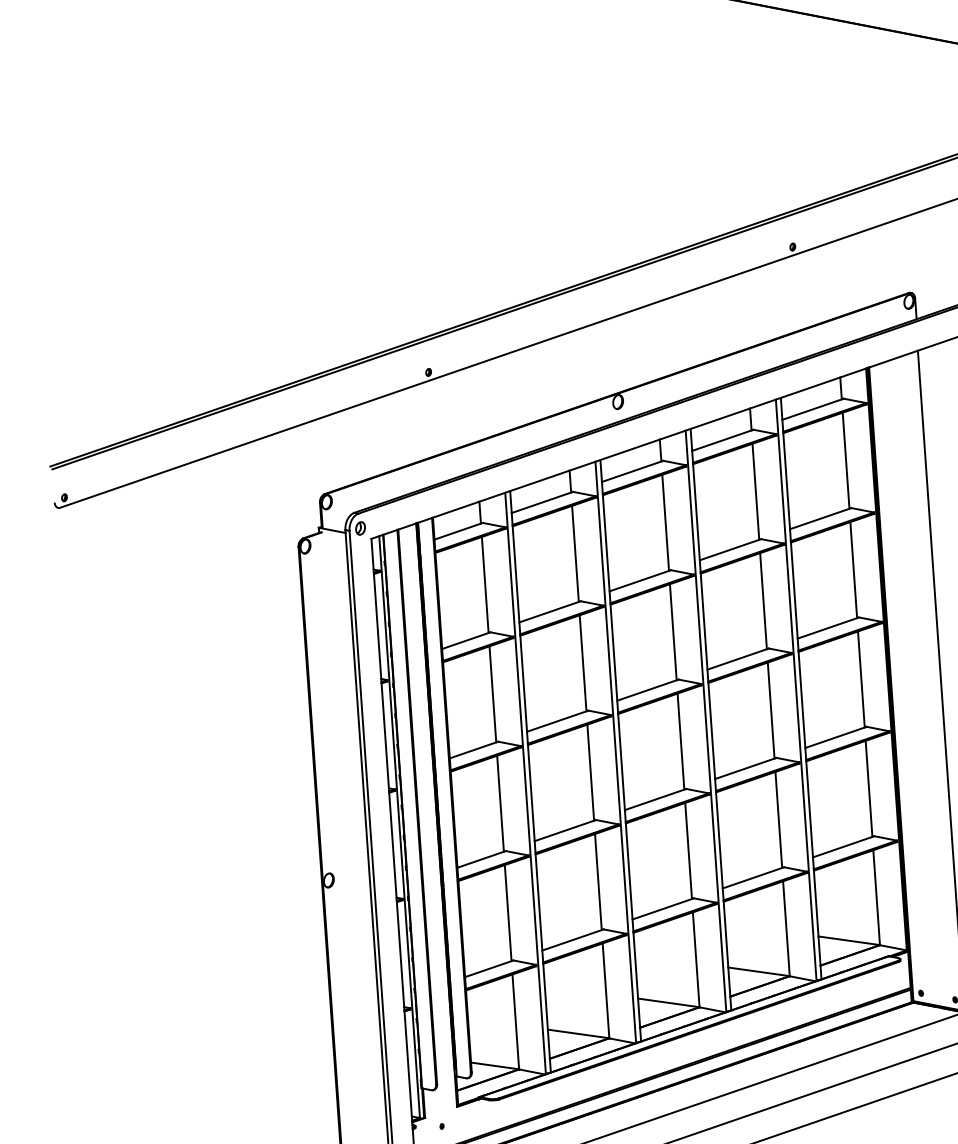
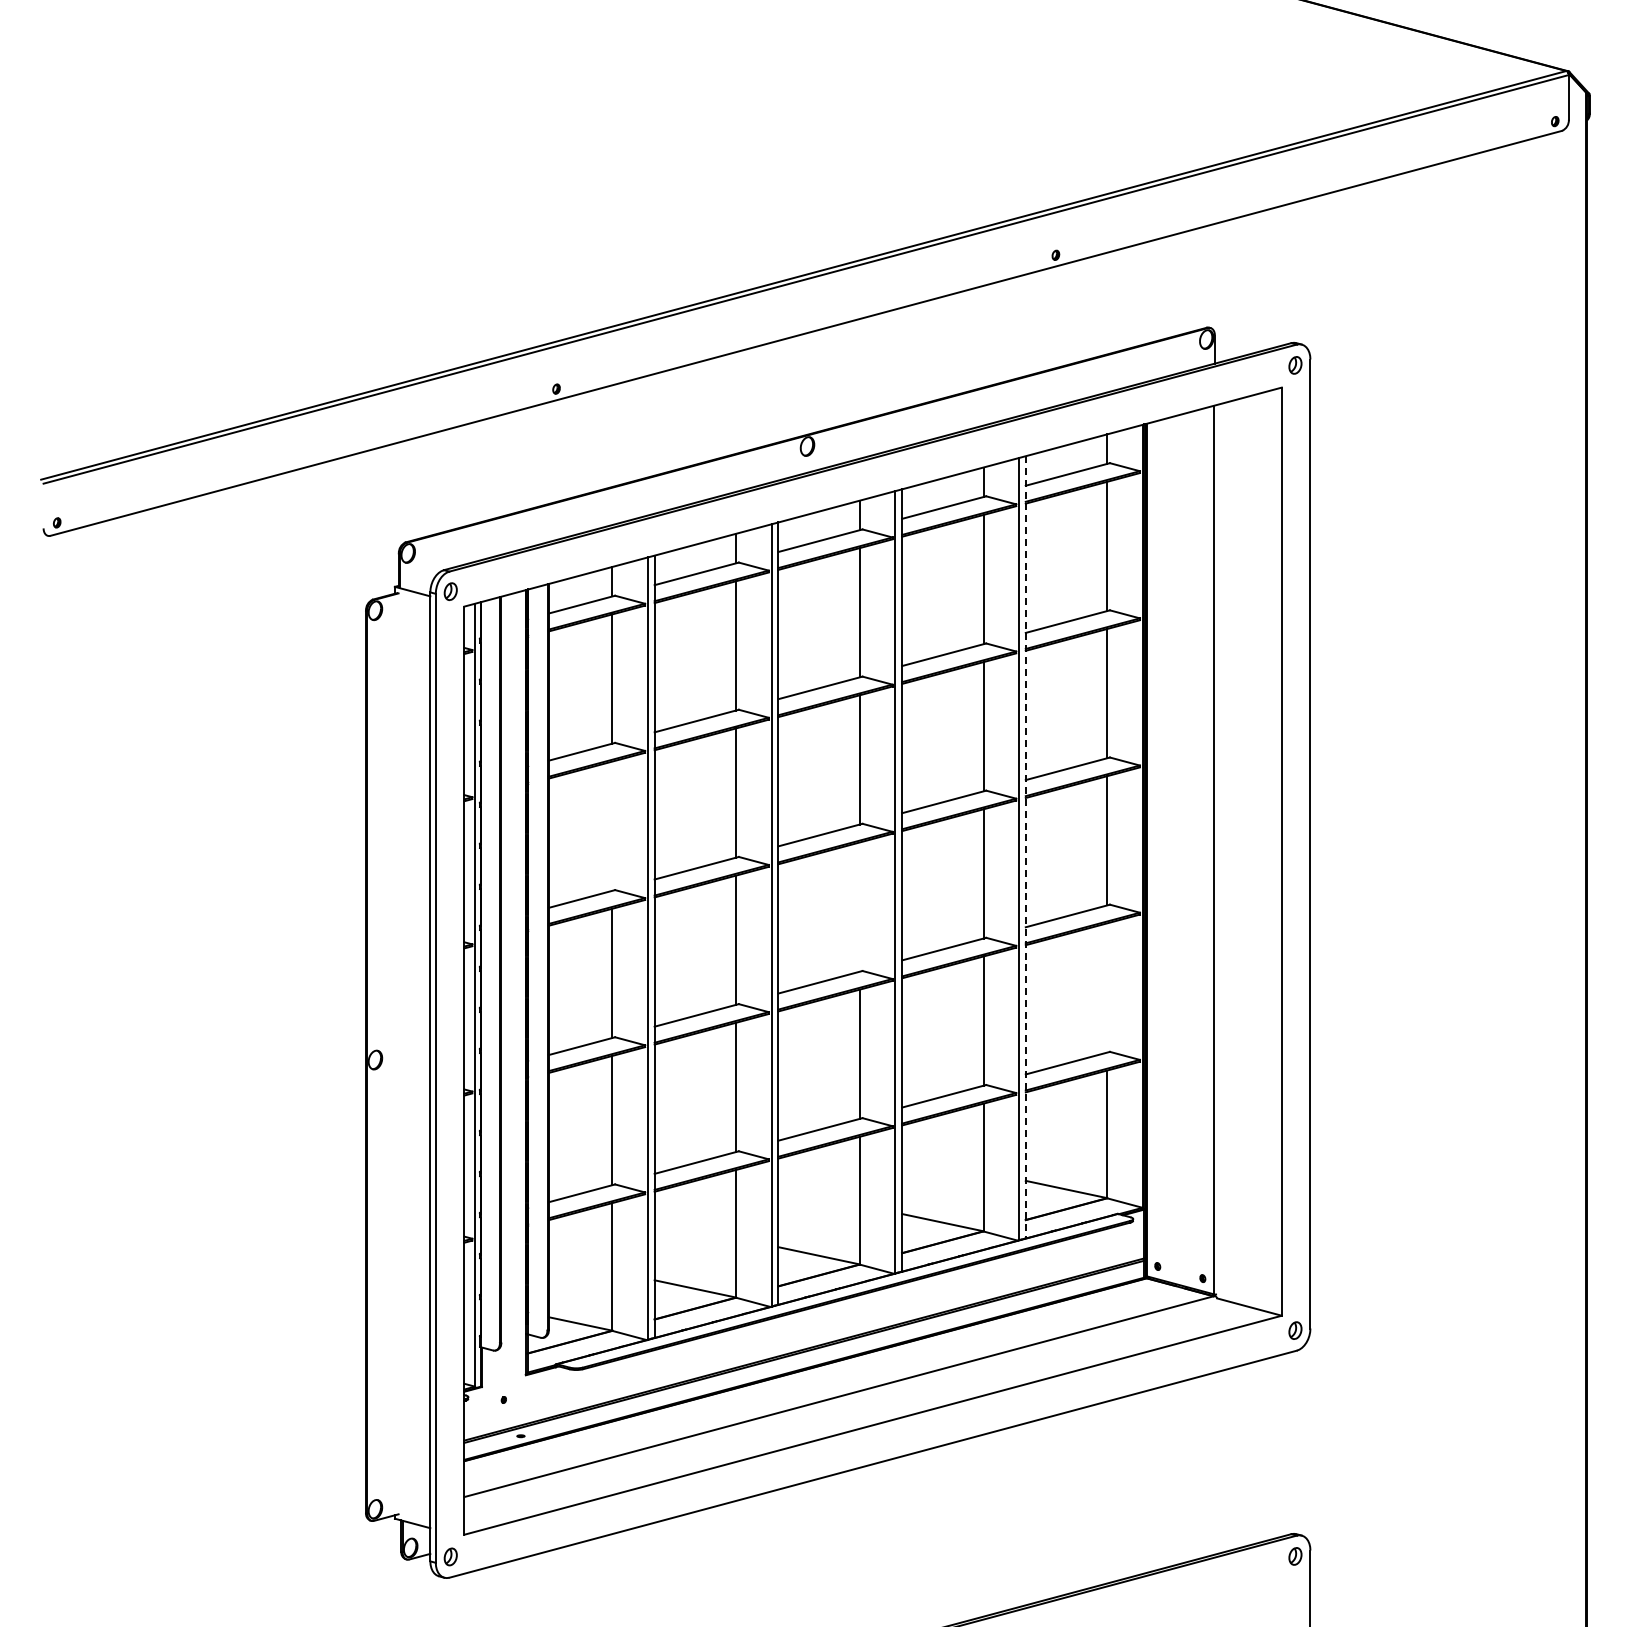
line: (800, 688) -> (1025, 847), solid -> dashed
line: (492, 693) -> (612, 825), removed
line: (680, 741) -> (859, 906), removed
line: (869, 788) -> (1107, 987), removed

